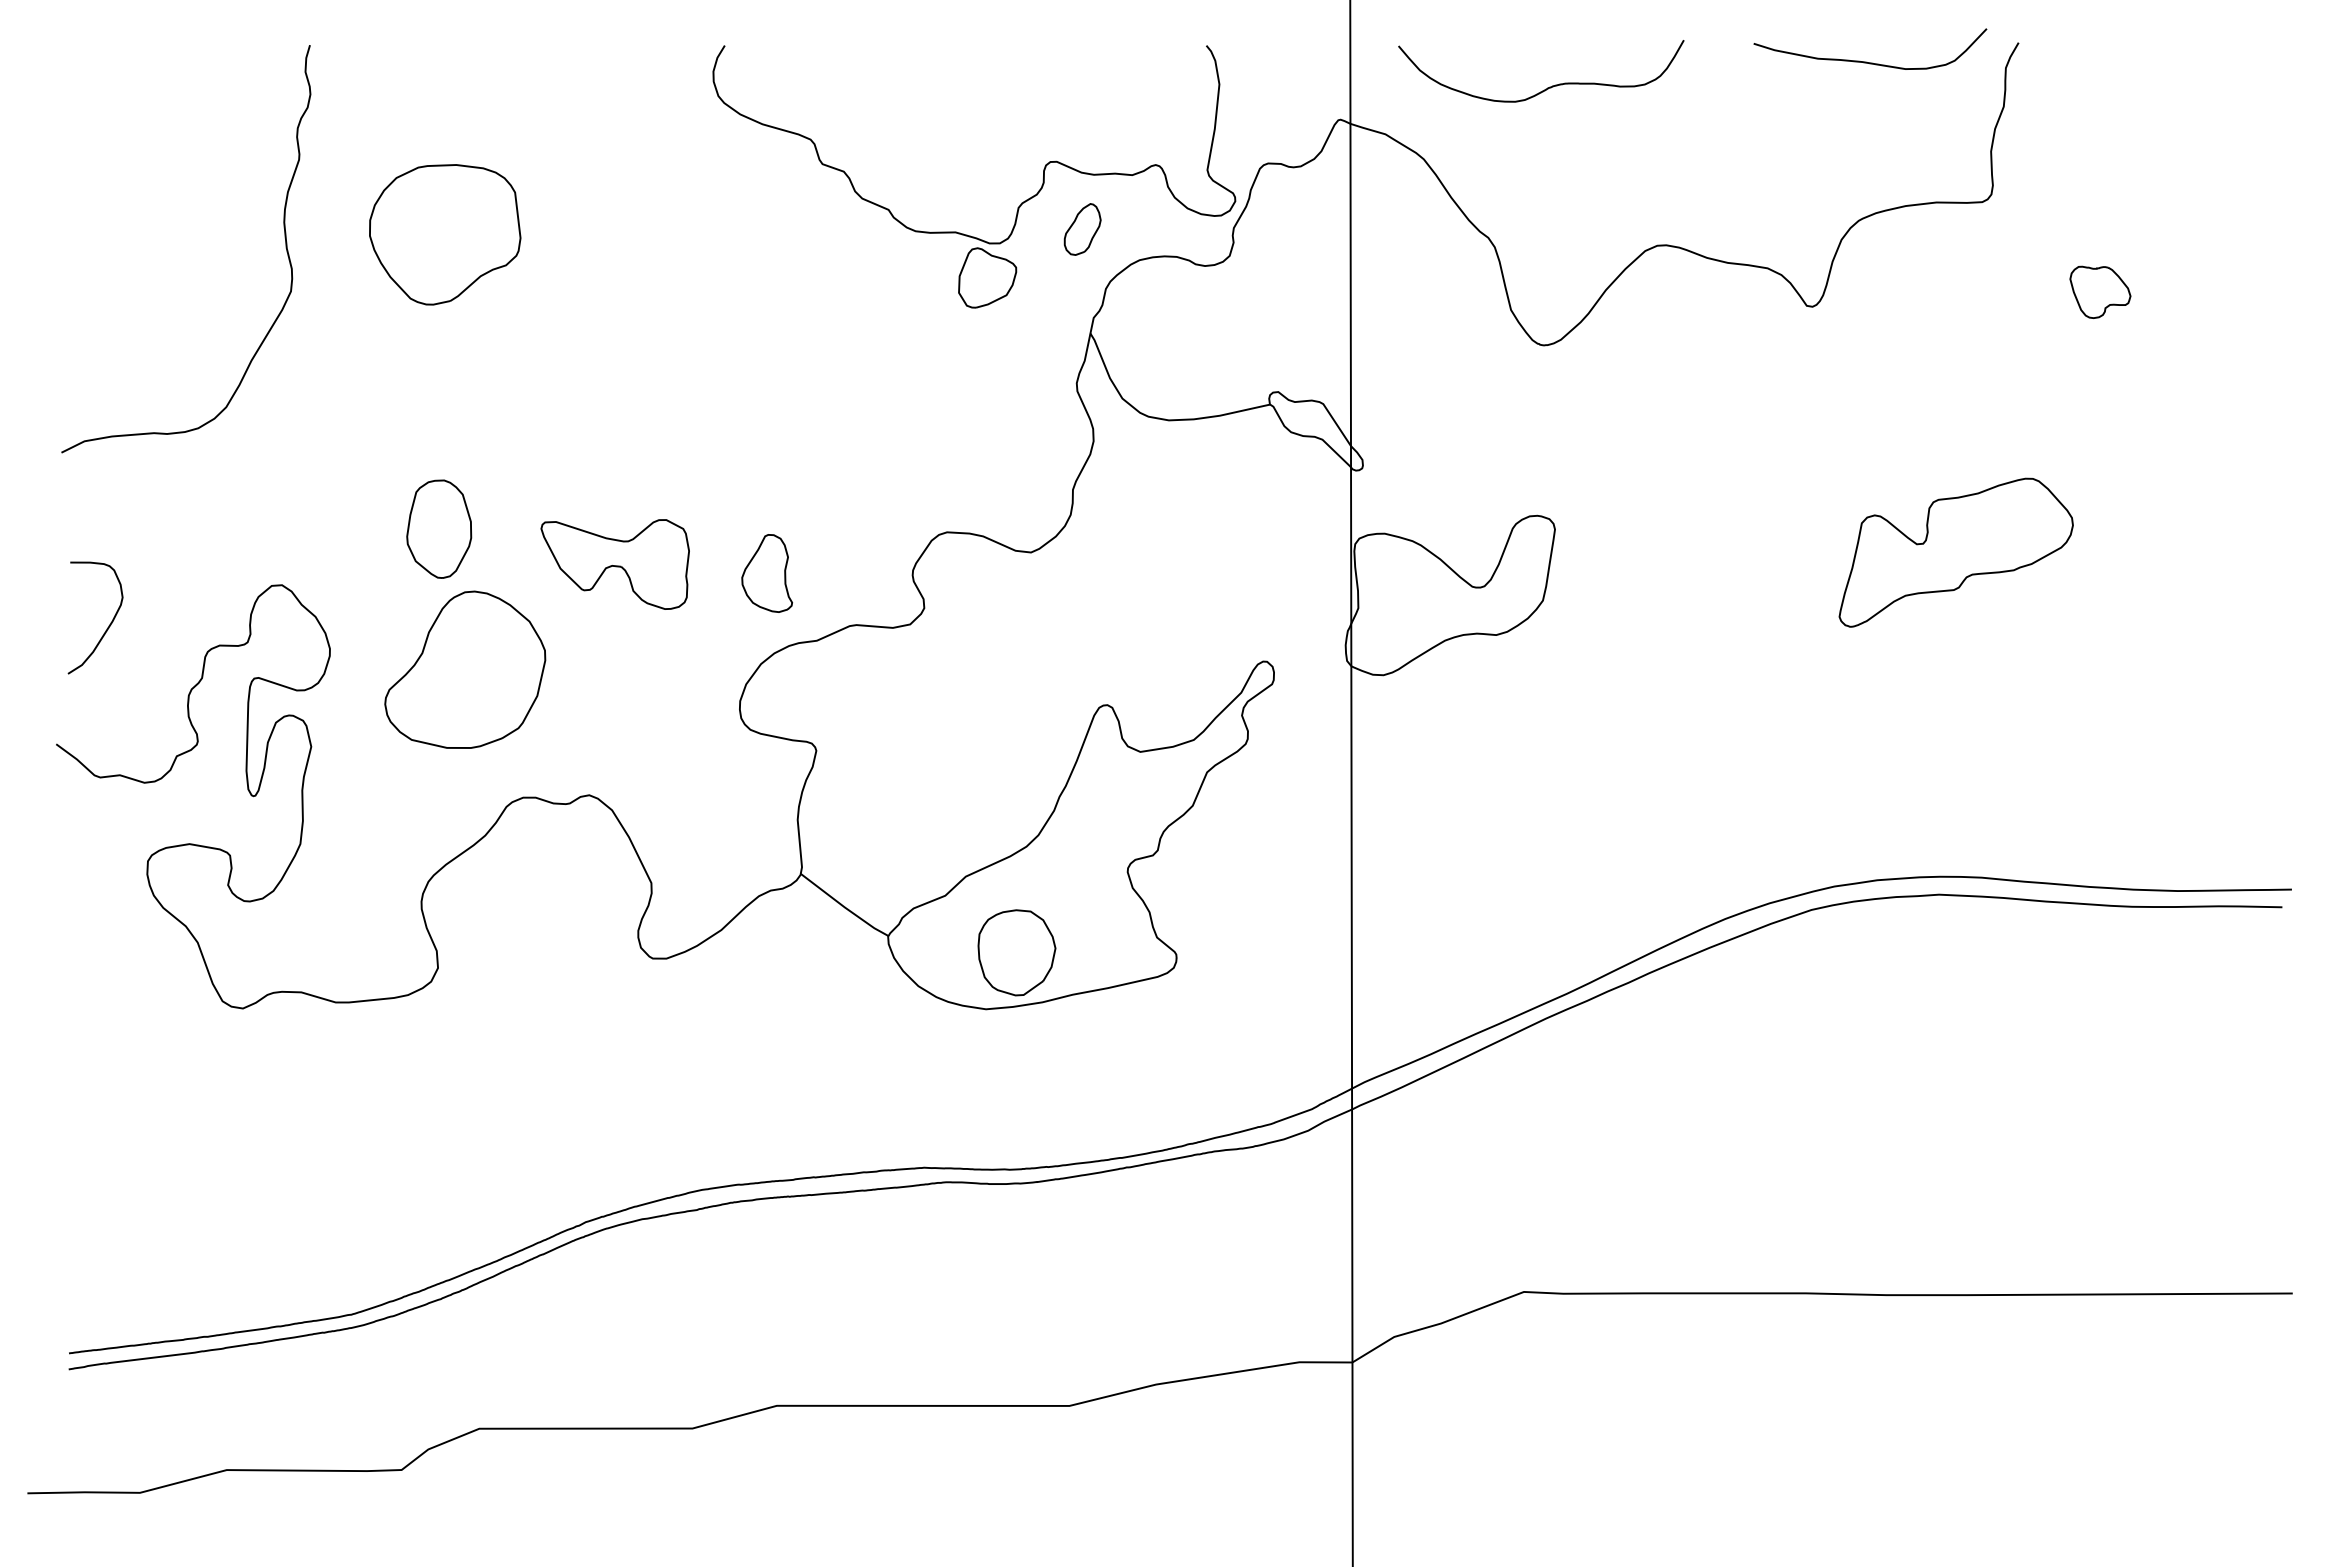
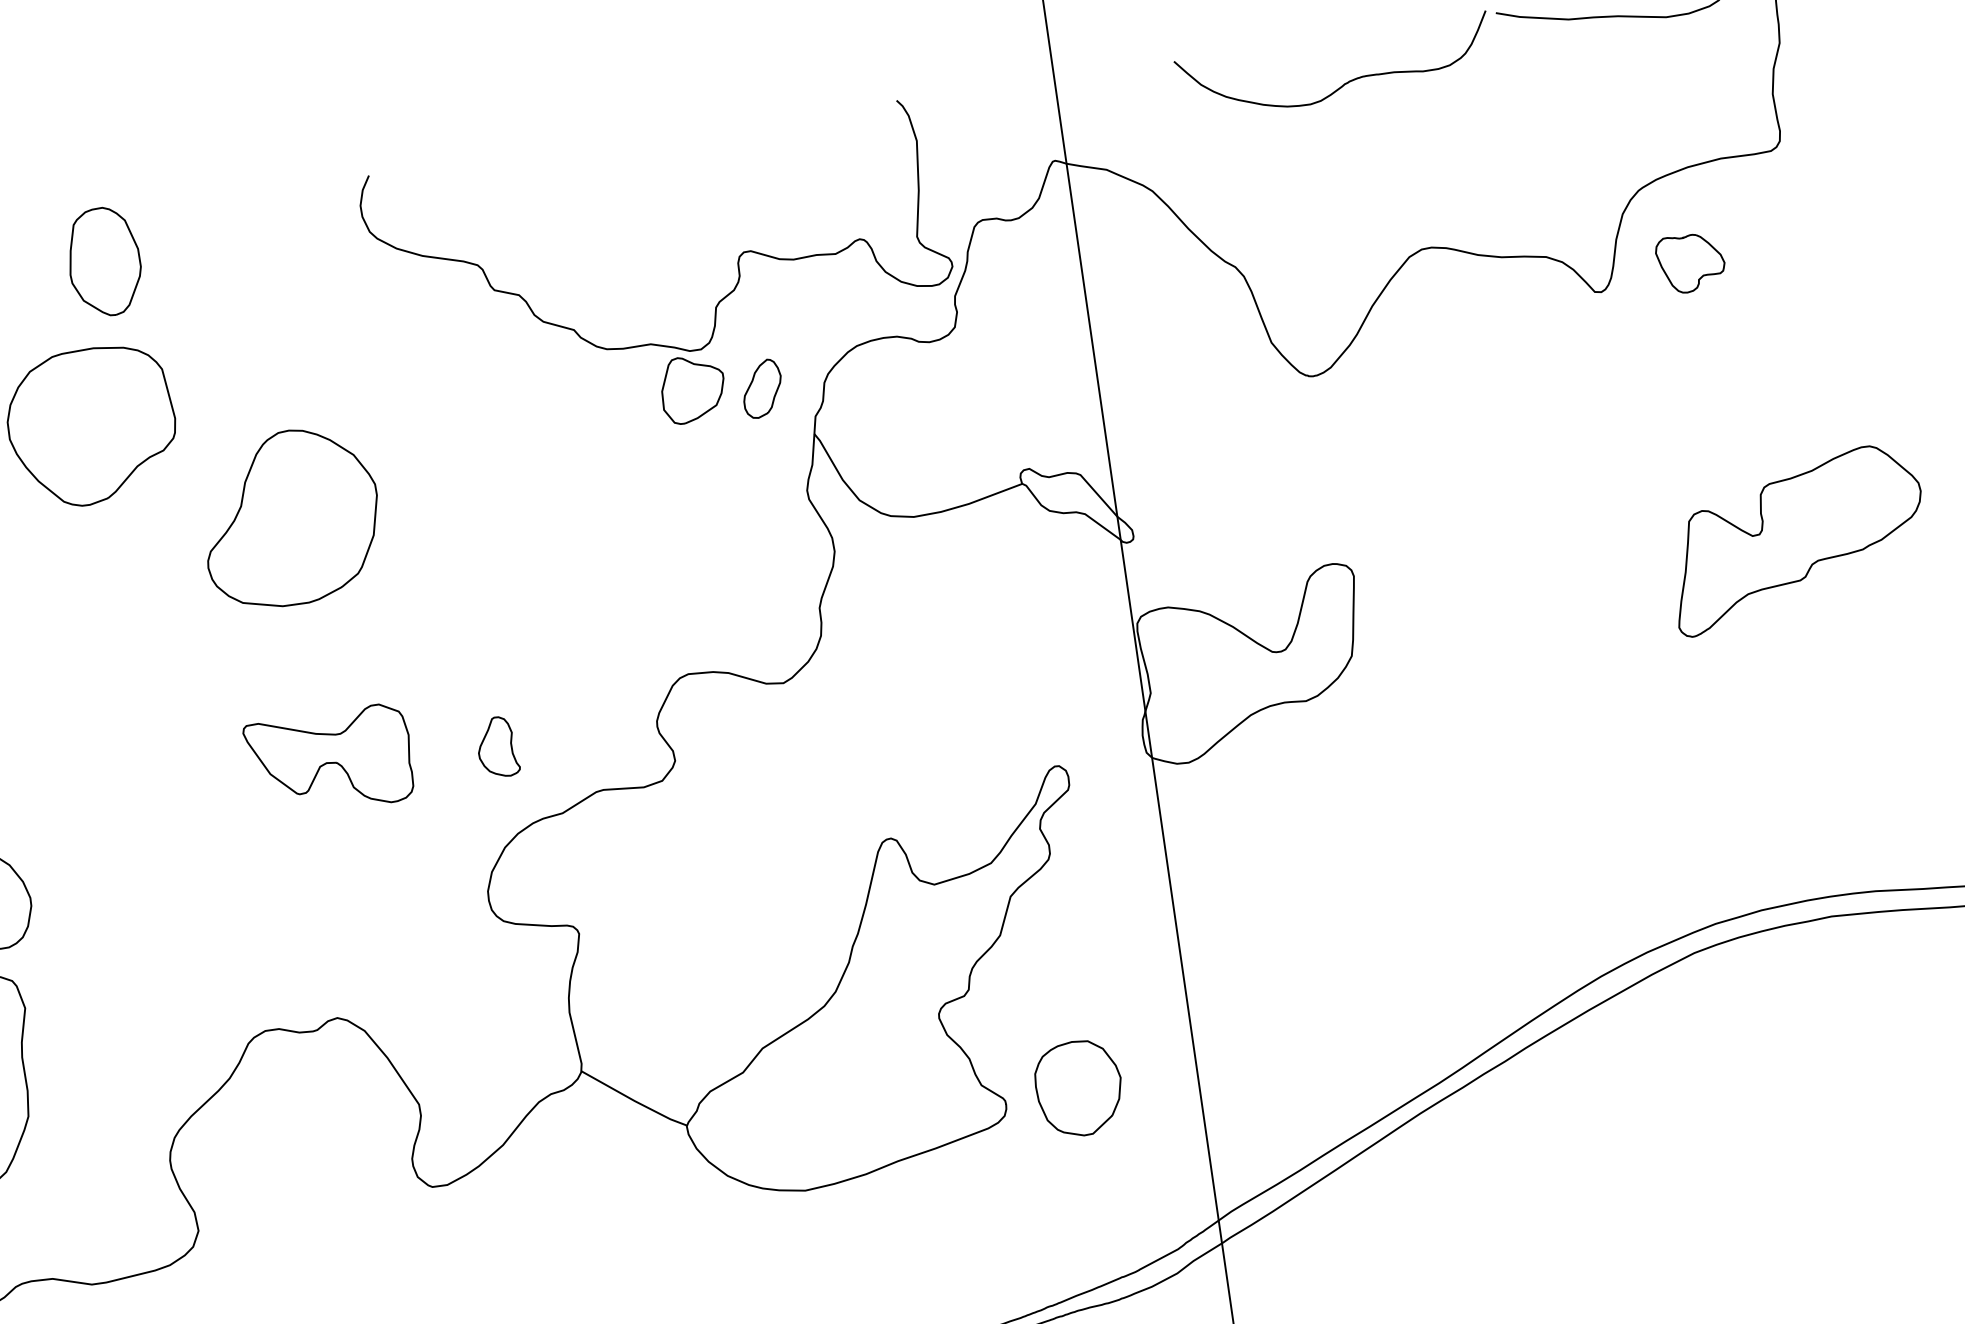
curve: (1549, 86) -> (1345, 82), moved
part: (1082, 229) -> (762, 388), moved
part: (2100, 291) -> (1690, 262), moved
part: (439, 528) -> (104, 261), moved
part: (766, 573) -> (496, 747), size x0.7
part: (465, 669) -> (290, 517), moved
part: (1016, 952) -> (1078, 1088), moved

